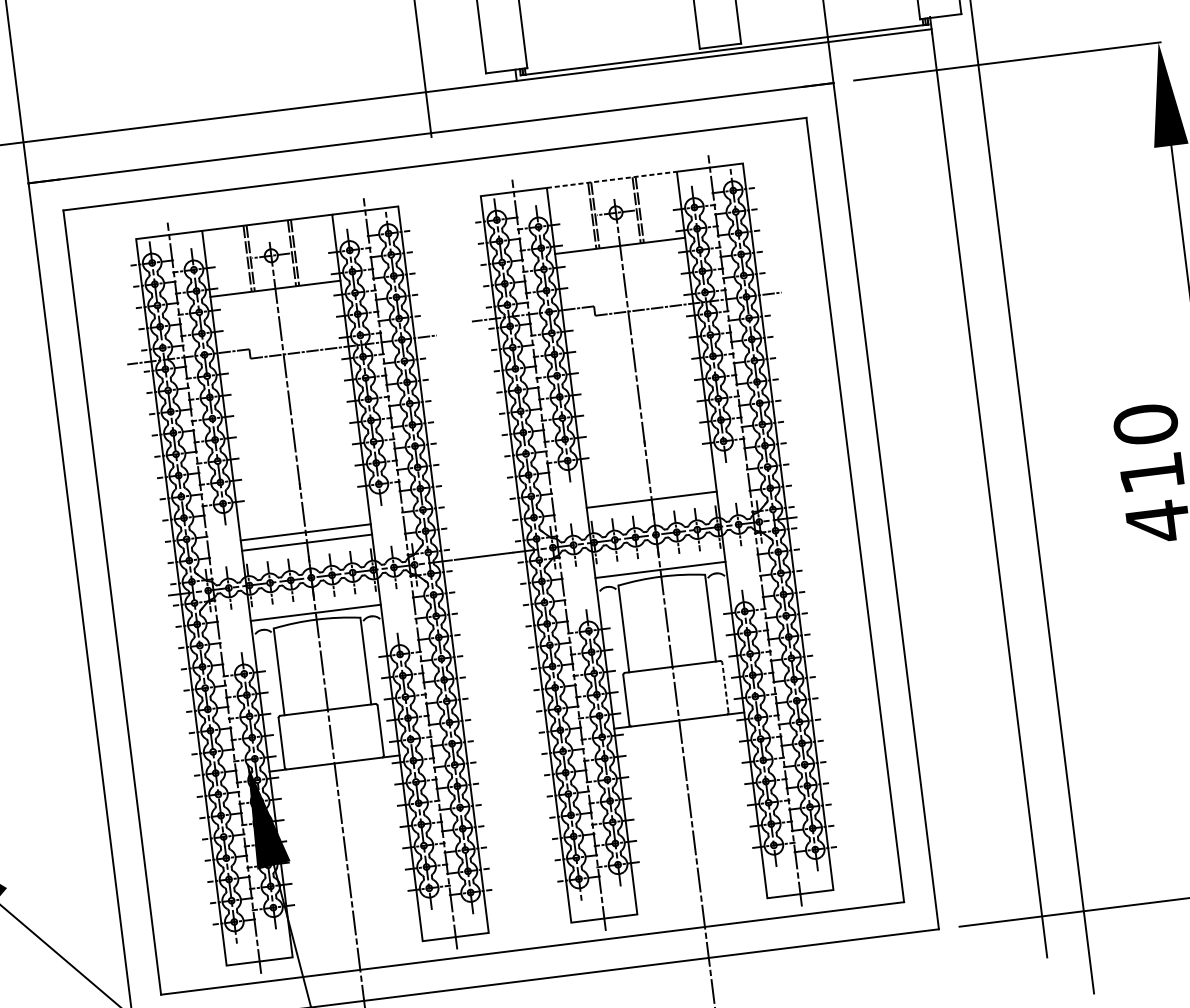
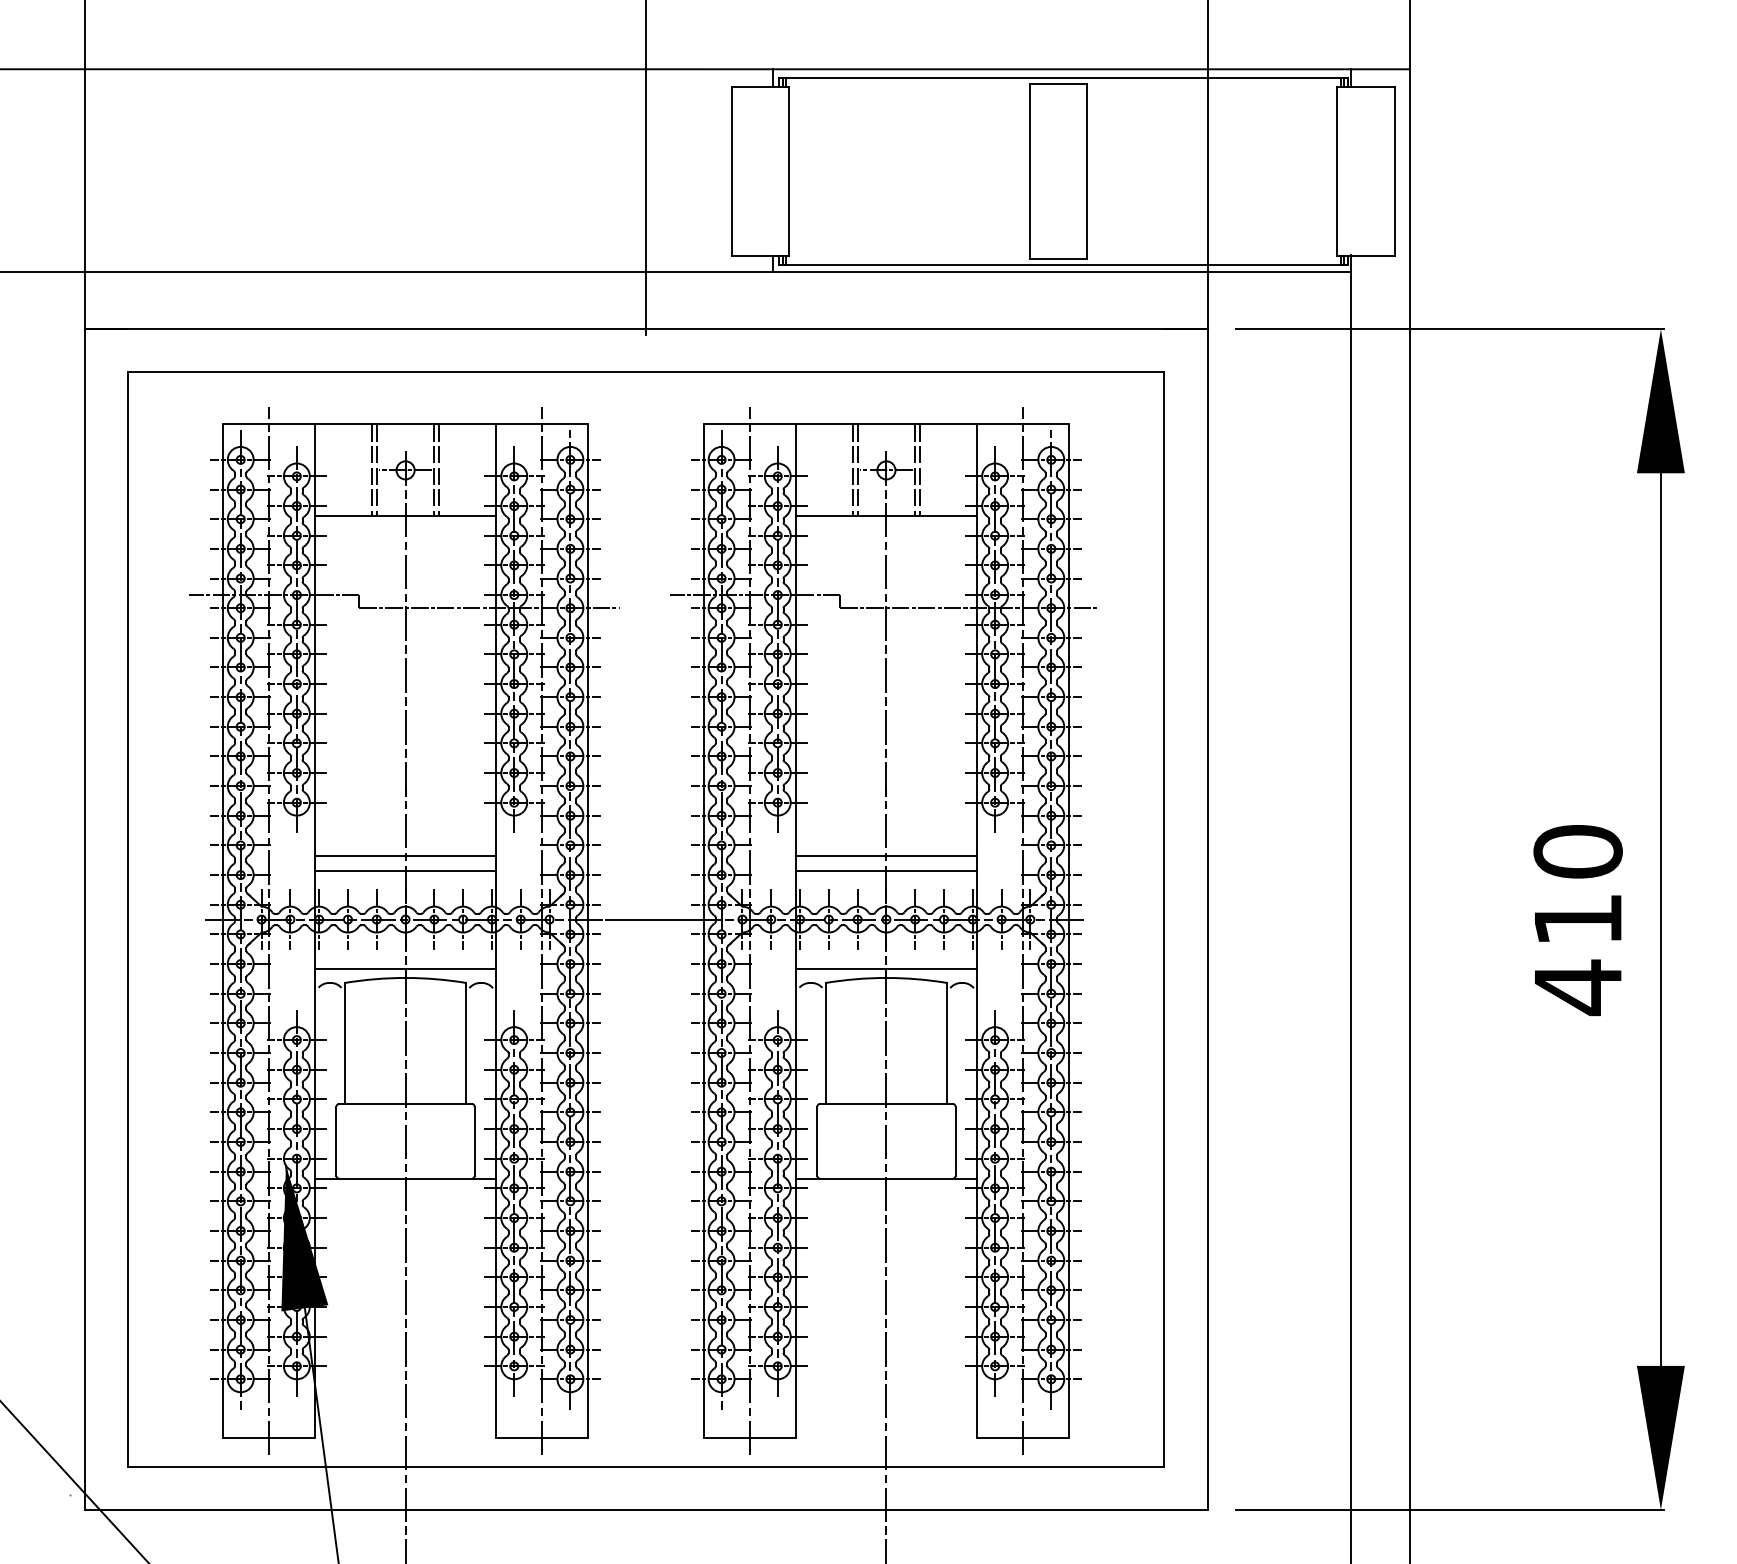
line: (611, 179) -> (886, 424), dashed -> solid
line: (650, 489) -> (886, 856), added
line: (725, 687) -> (955, 1141), dashed -> solid

